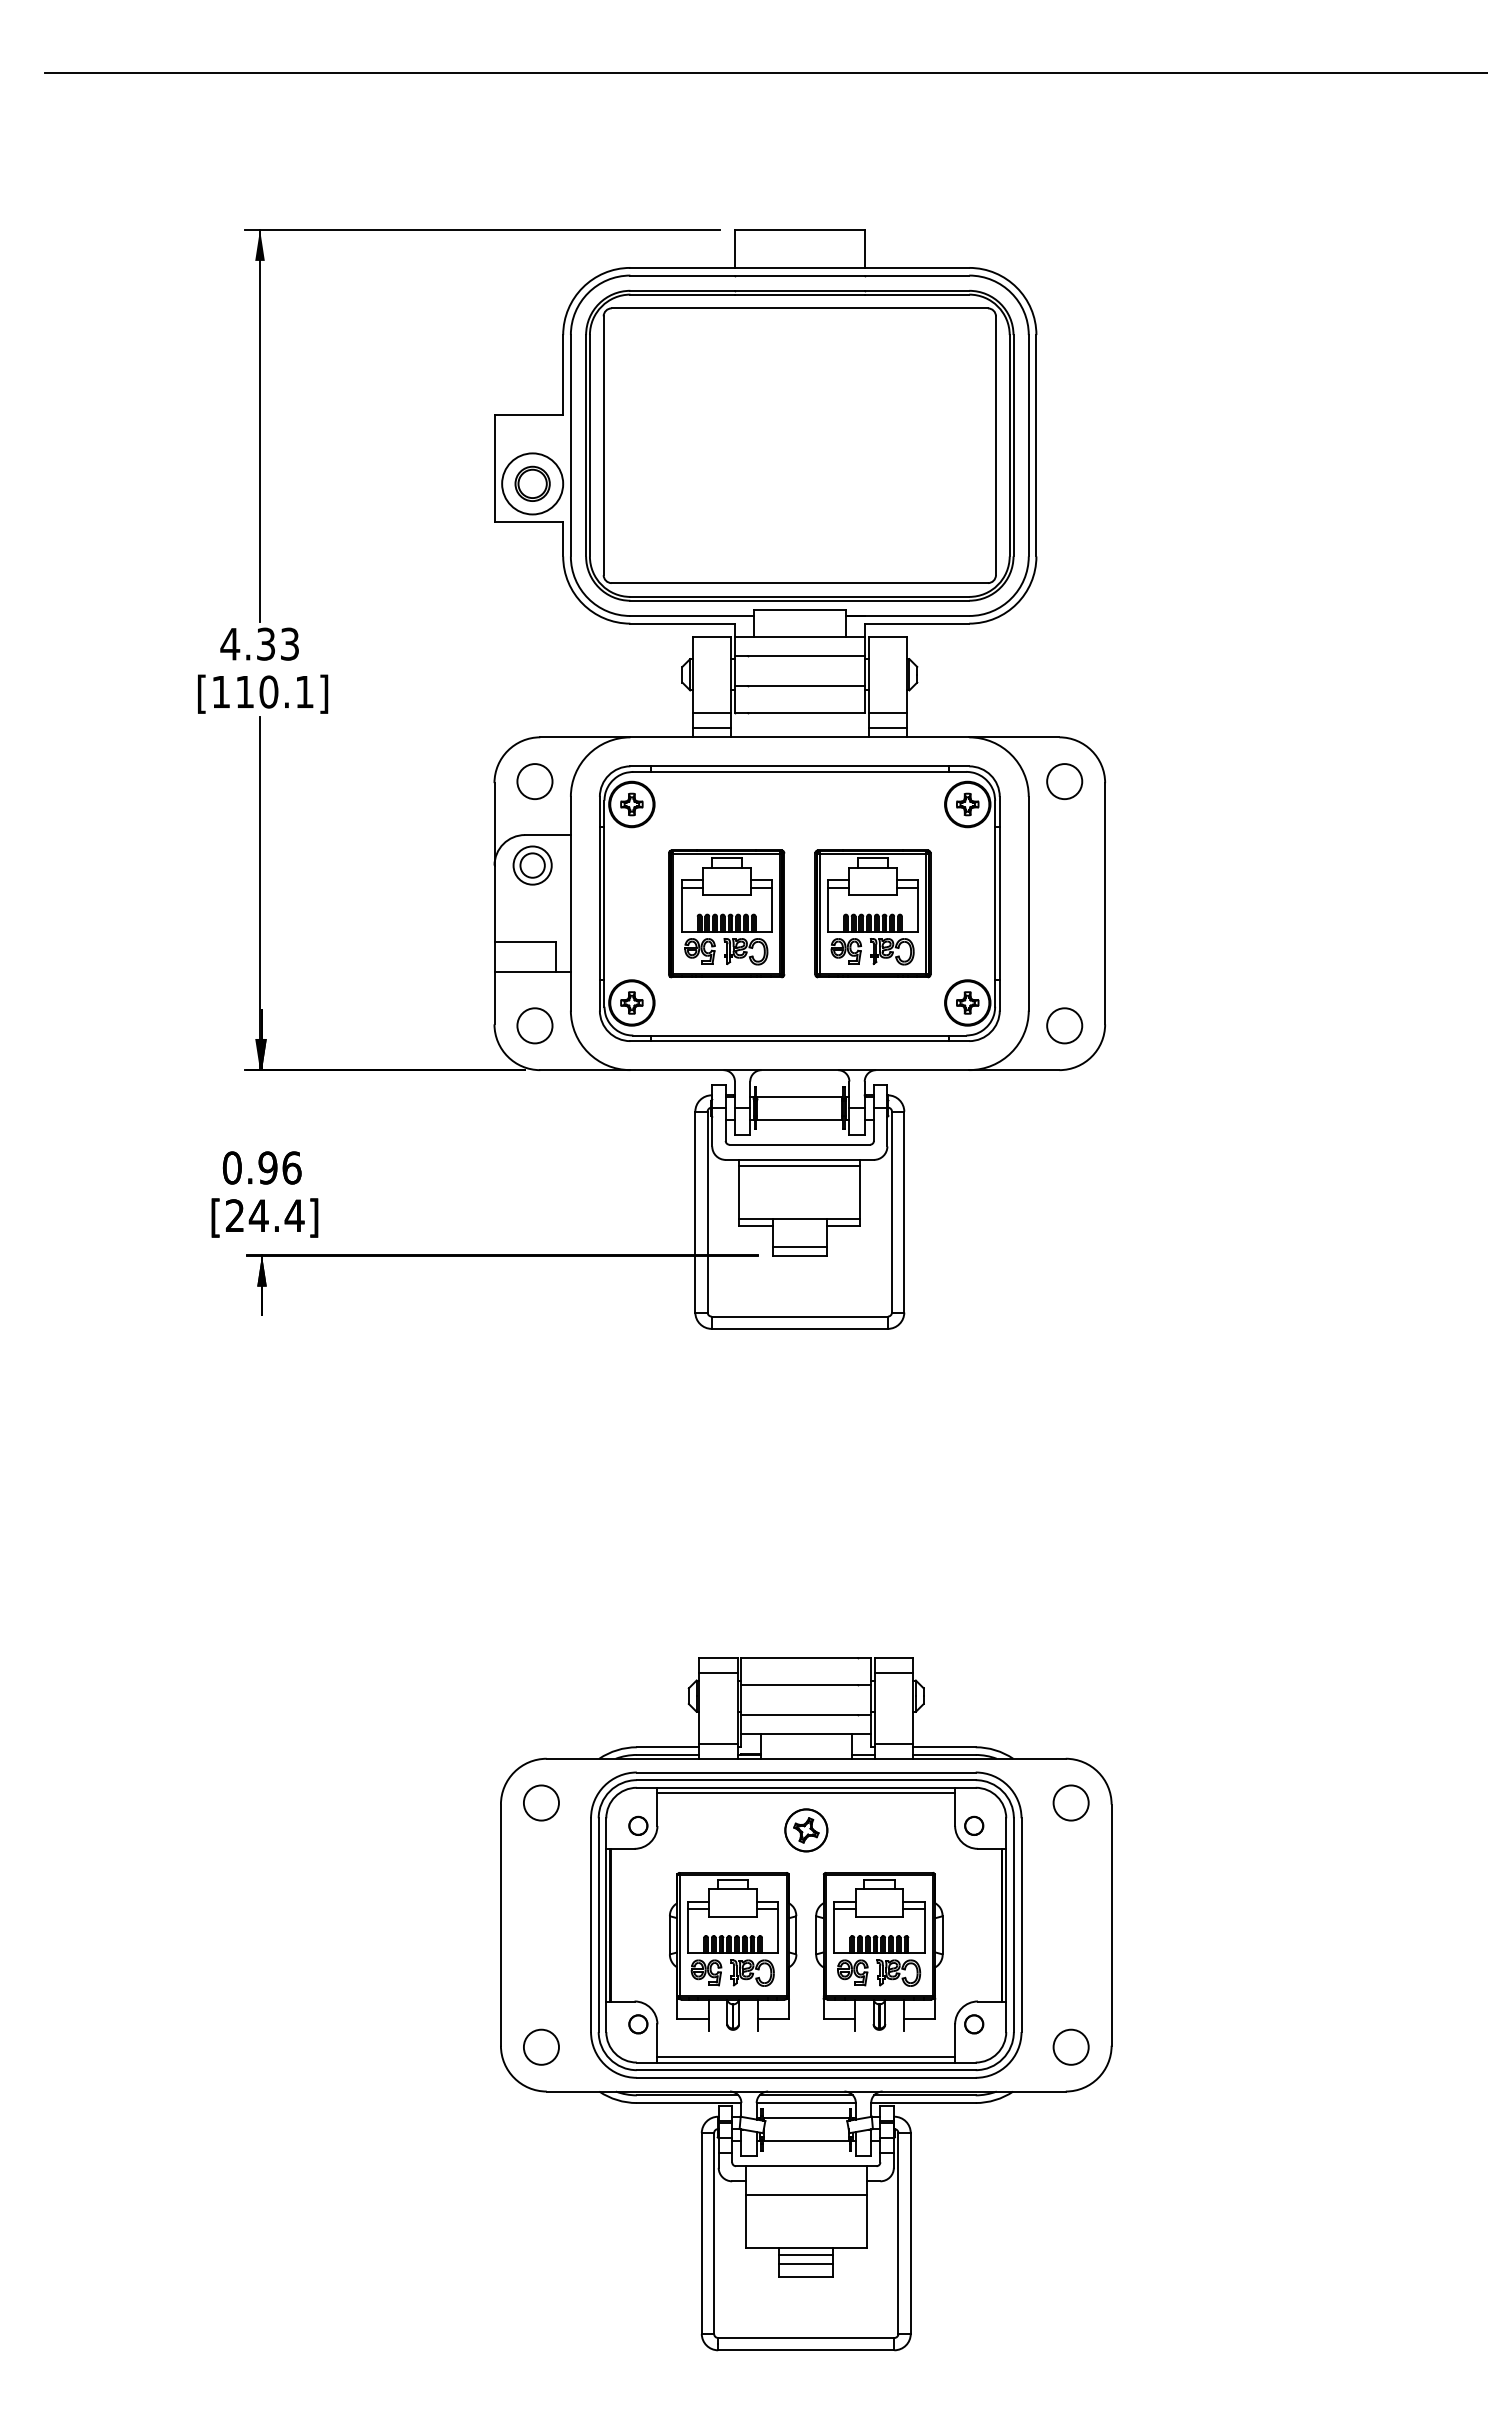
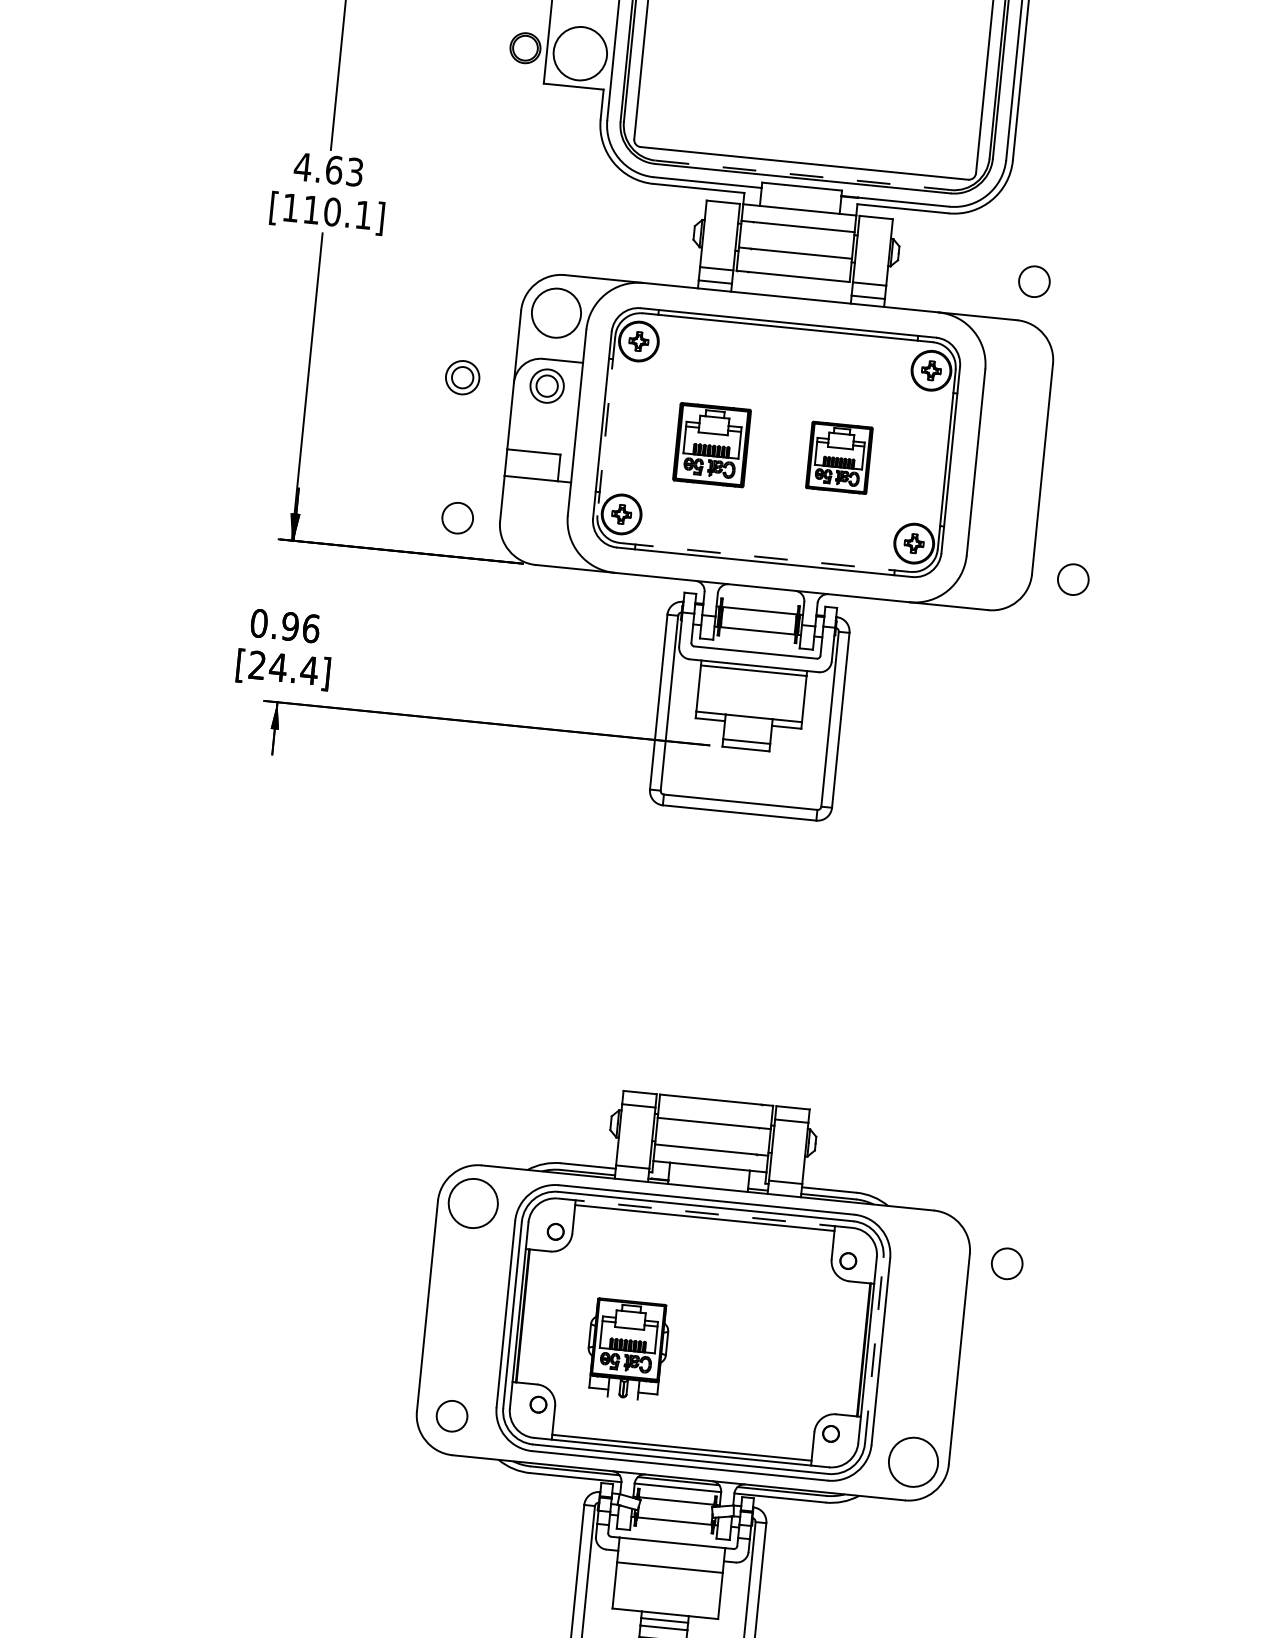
part: (532, 483) -> (525, 47), moved
line: (800, 596) -> (803, 175), solid -> dashed
text: (265, 643) -> (333, 169), 4.33 -> 4.63
circle: (534, 781) -> (556, 313), size x1.6
circle: (1064, 781) -> (1034, 281), moved
part: (435, 865) -> (462, 377), added
line: (604, 904) -> (606, 426), solid -> dashed
part: (726, 913) -> (711, 444), size x0.7
part: (872, 913) -> (839, 457), size x0.6
circle: (534, 1025) -> (457, 517), moved
circle: (1064, 1025) -> (1073, 579), moved
line: (799, 1035) -> (764, 557), solid -> dashed
line: (805, 1787) -> (704, 1212), solid -> dashed
circle: (541, 1802) -> (473, 1203), size x1.6
circle: (1070, 1802) -> (1006, 1263), moved
part: (806, 1830) -> (701, 1250), removed
line: (1013, 1925) -> (873, 1351), solid -> dashed
part: (733, 1951) -> (627, 1349), size x0.7
part: (879, 1951) -> (754, 1362), removed
circle: (1070, 2046) -> (912, 1461), size x1.6

